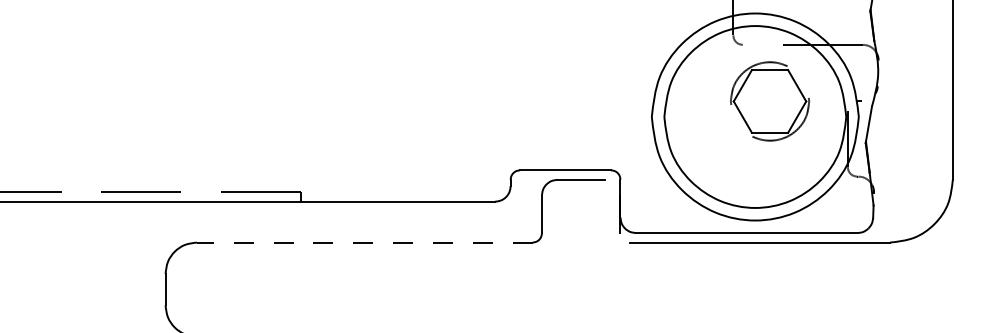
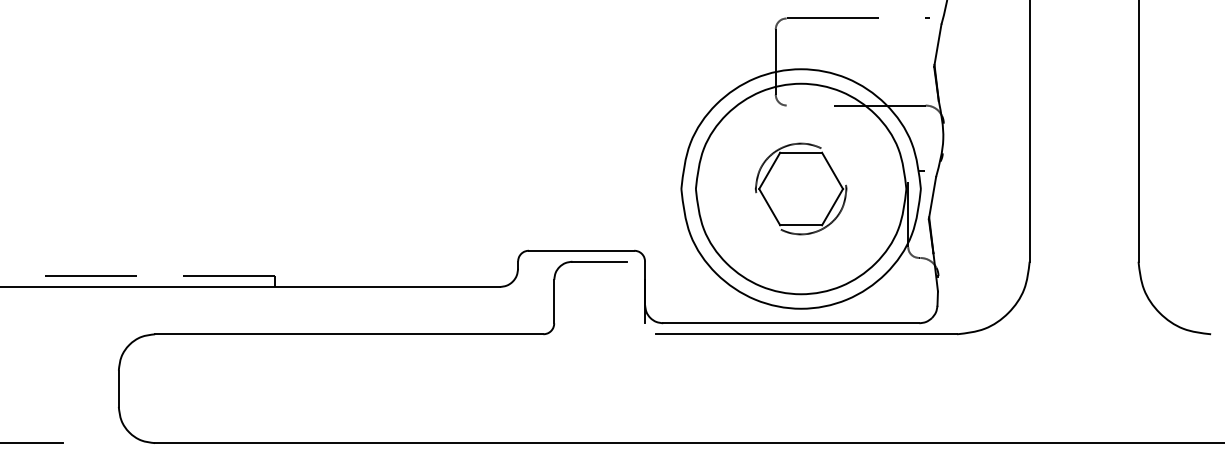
part: (770, 101) -> (801, 188), moved
line: (364, 242) -> (348, 334), dashed -> solid

